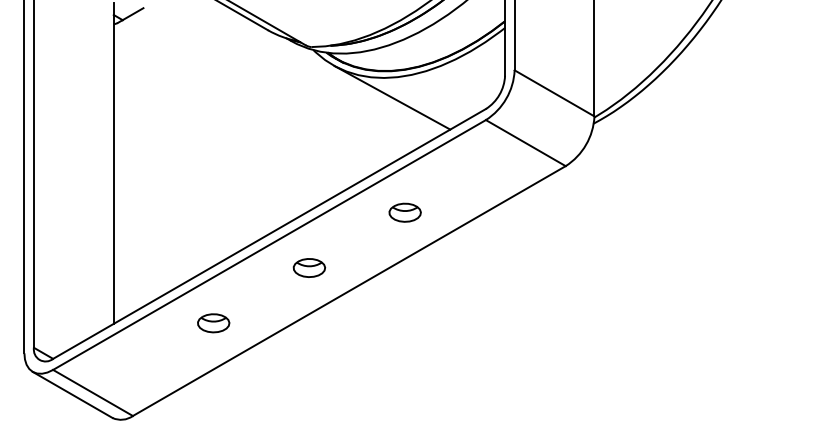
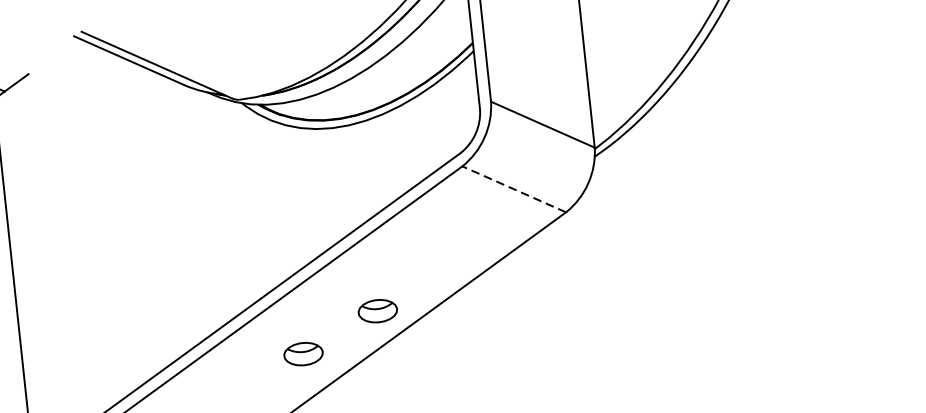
line: (392, 97) -> (345, 150), removed
line: (525, 142) -> (513, 188), solid -> dashed
part: (404, 212) -> (377, 310), moved
part: (309, 267) -> (303, 353), moved

